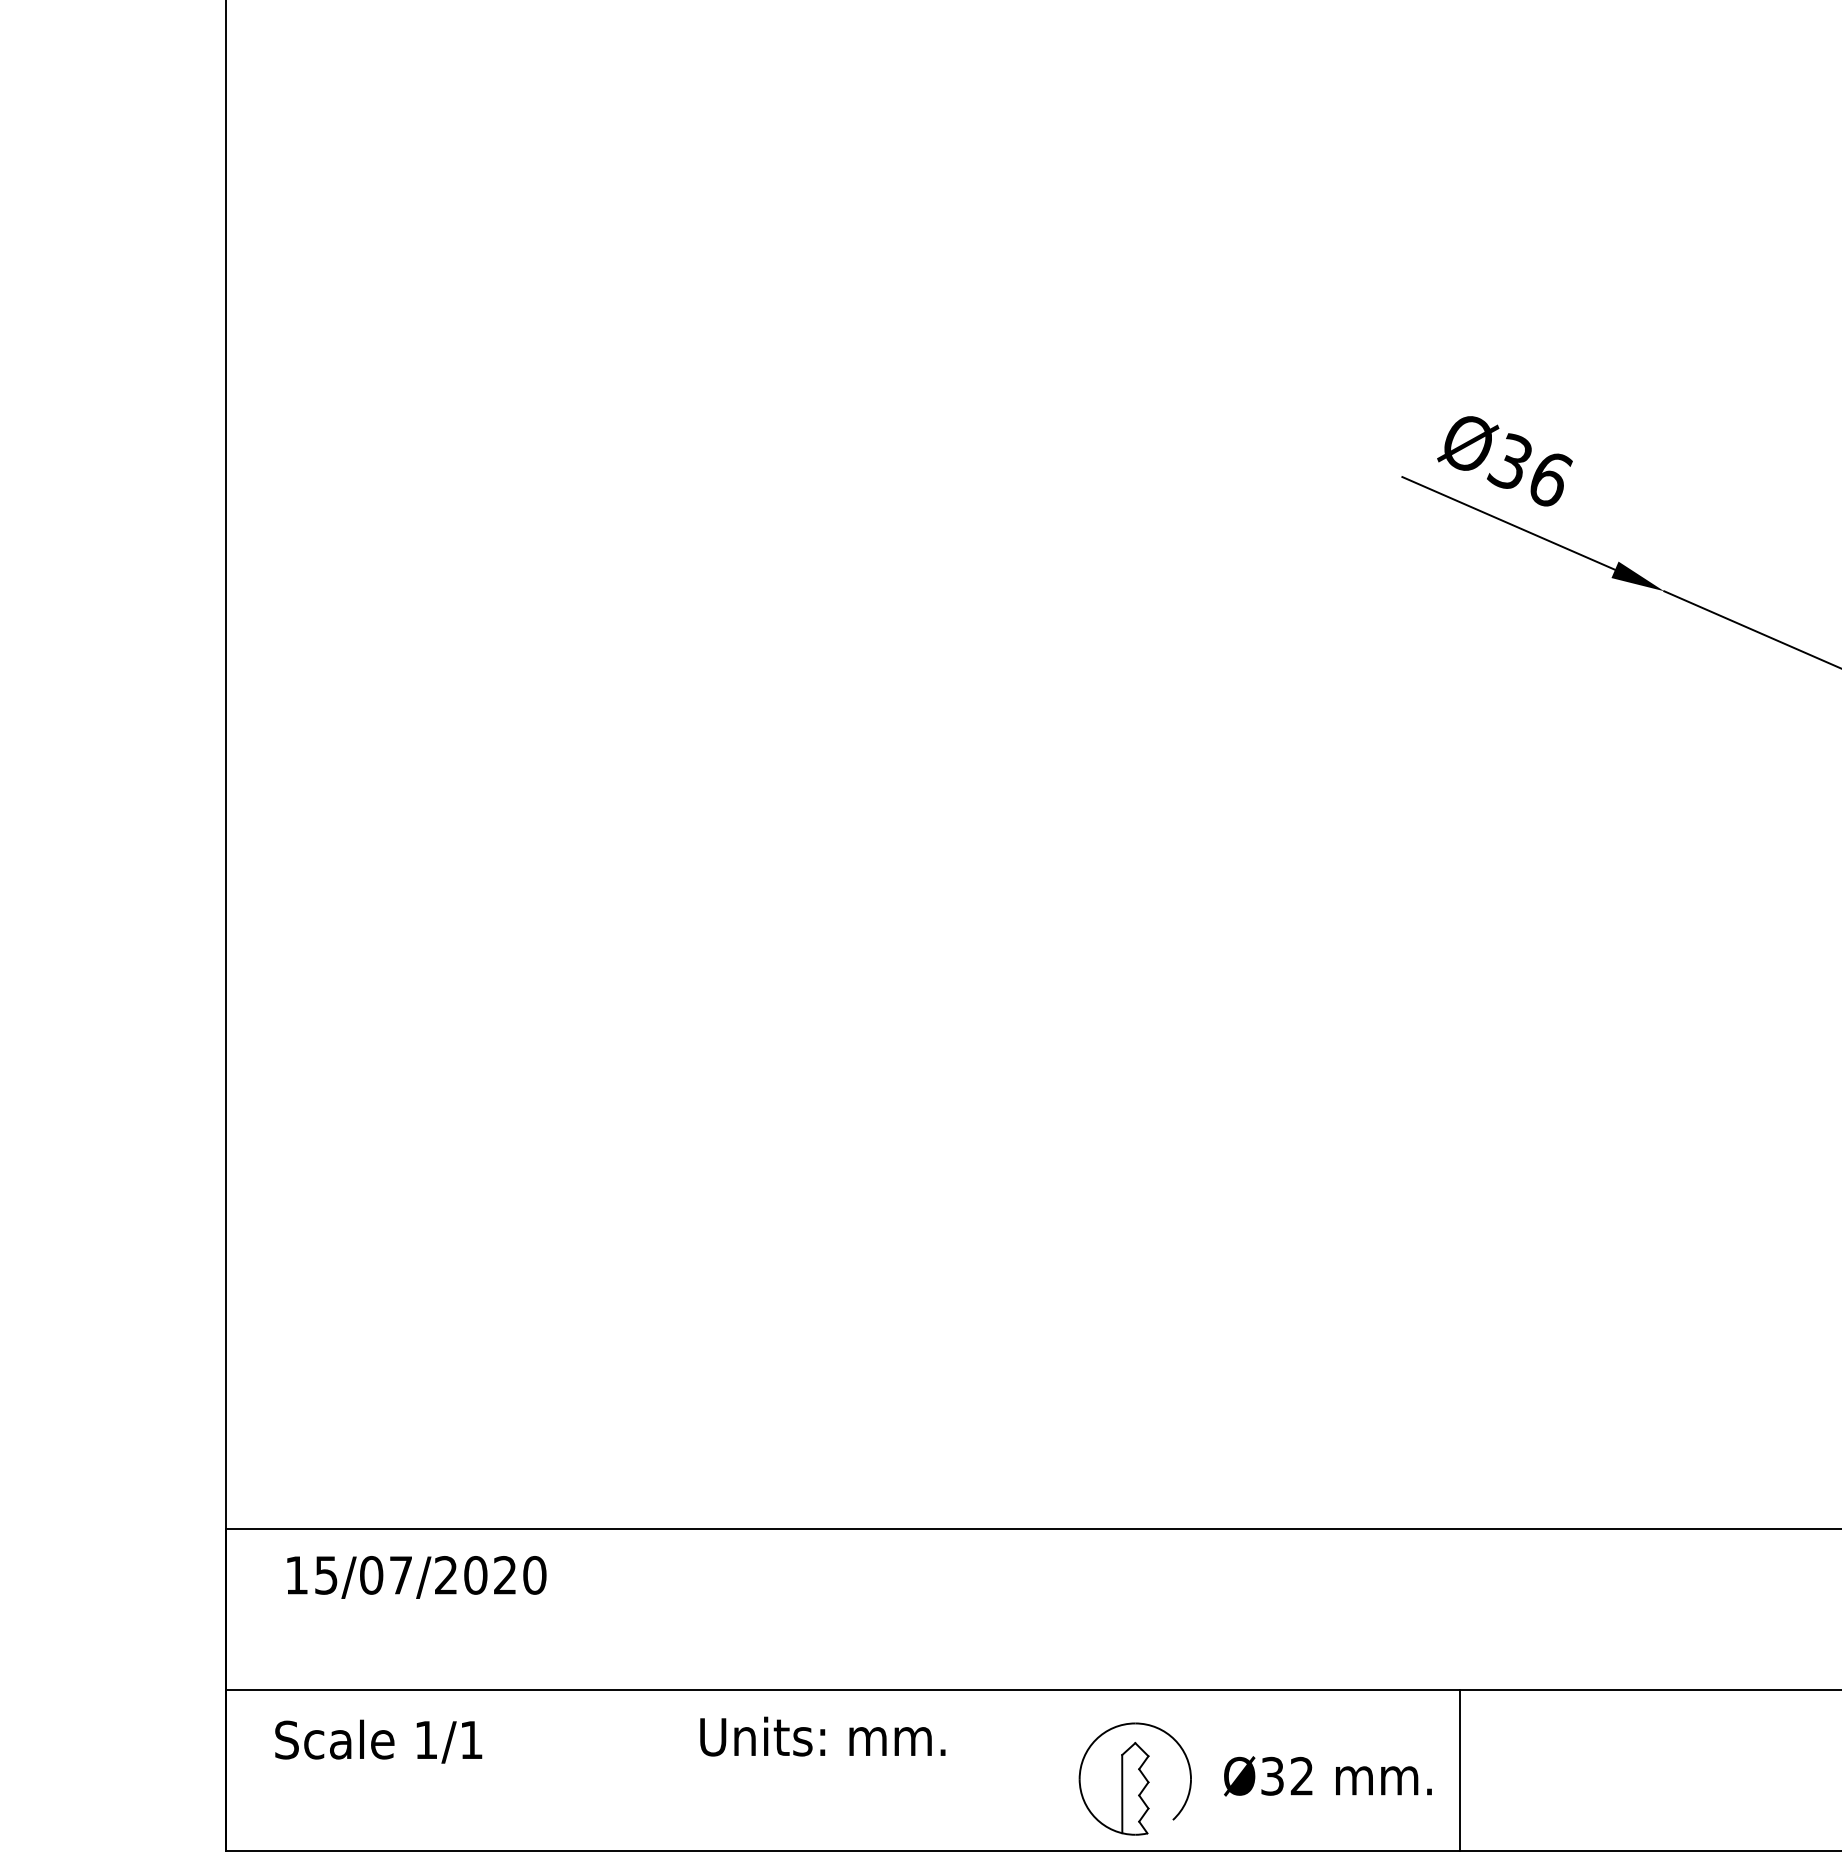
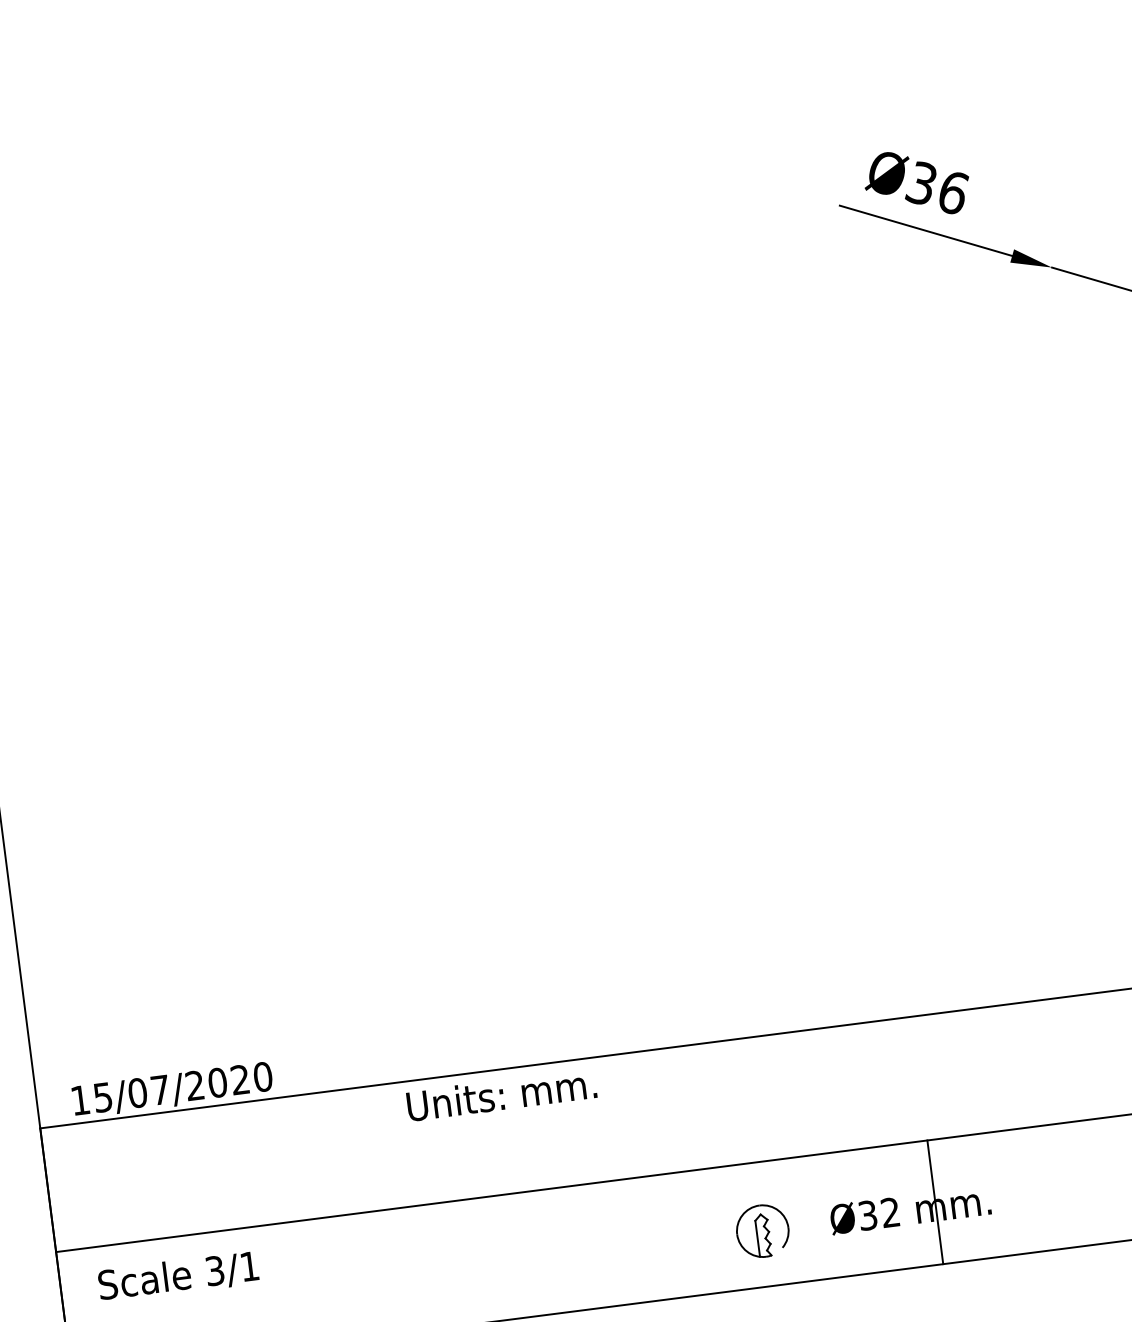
text: (416, 1577) -> (172, 1090), moved
text: (822, 1736) -> (501, 1094), moved
text: (426, 1739) -> (215, 1270), 1/1 -> 3/1
line: (1460, 1770) -> (935, 1202), moved
part: (1134, 1778) -> (762, 1230), size x0.6

